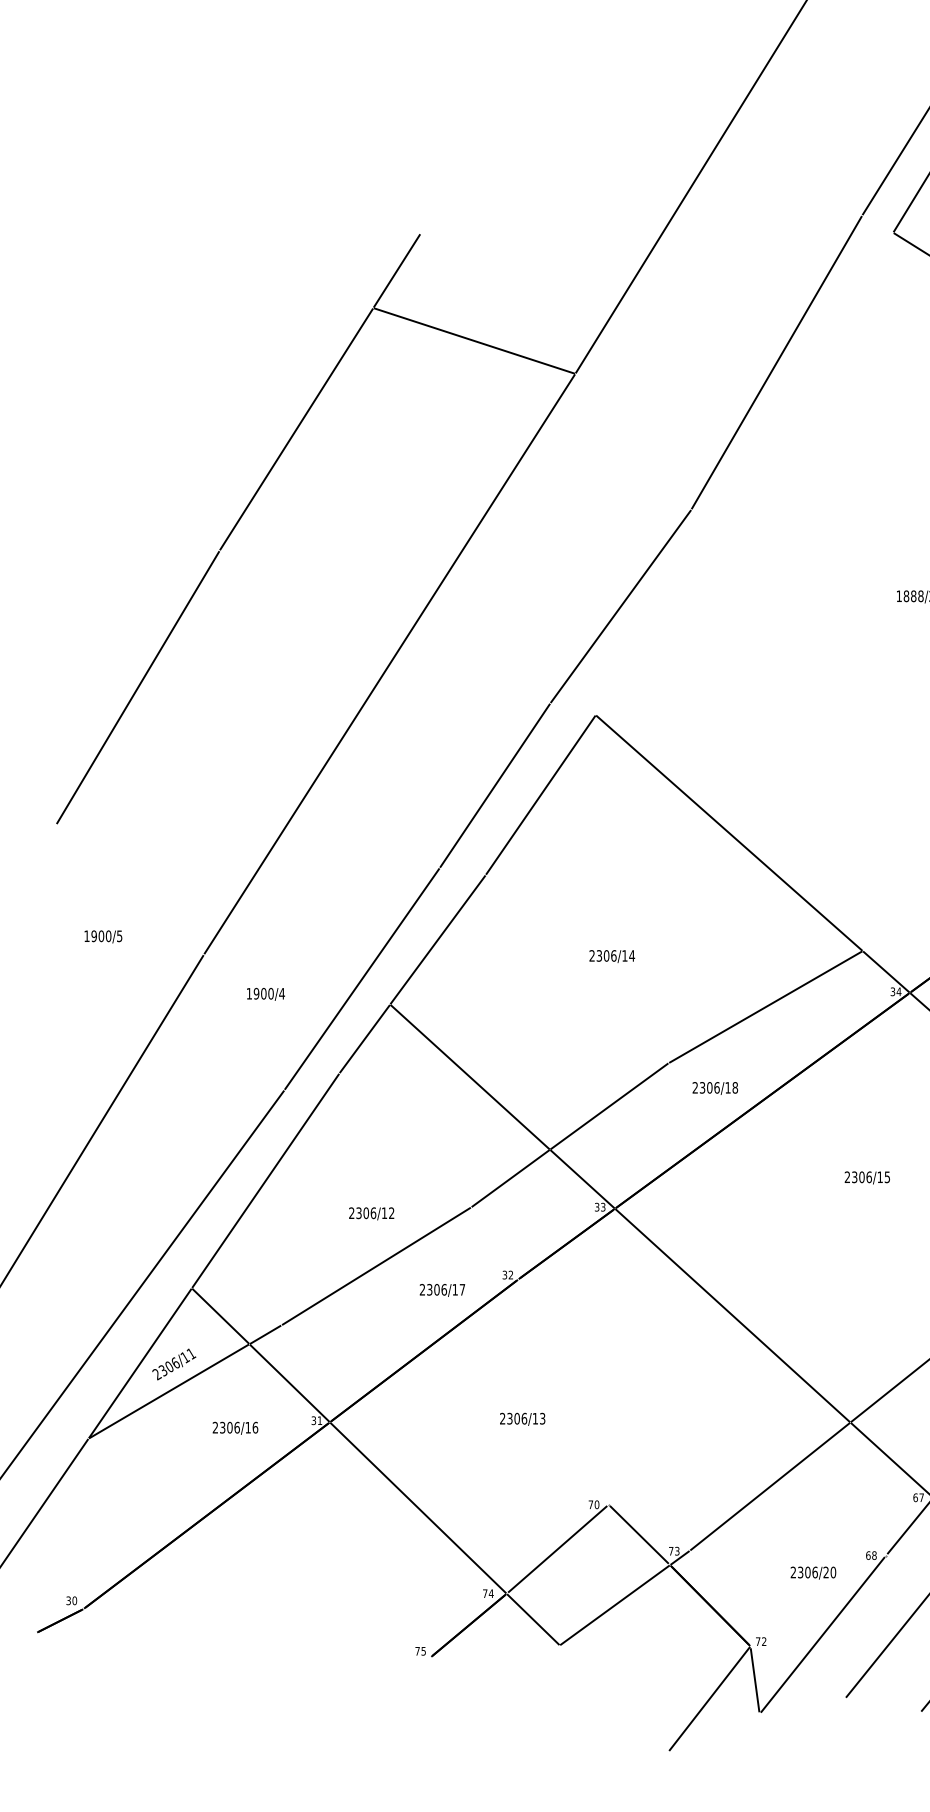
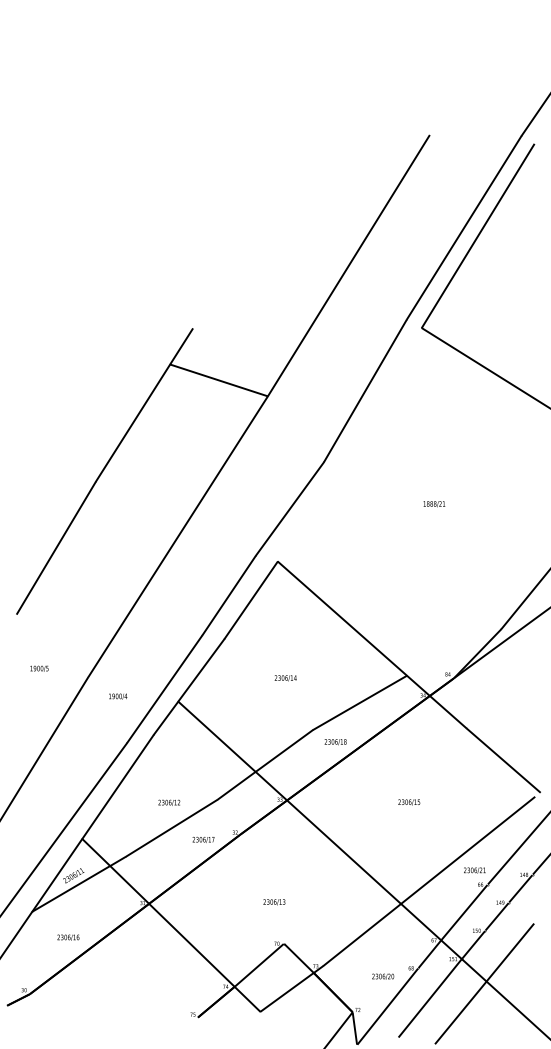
text: (867, 1177) -> (409, 802), moved
text: (522, 1419) -> (274, 902), moved
text: (235, 1427) -> (68, 937), moved

